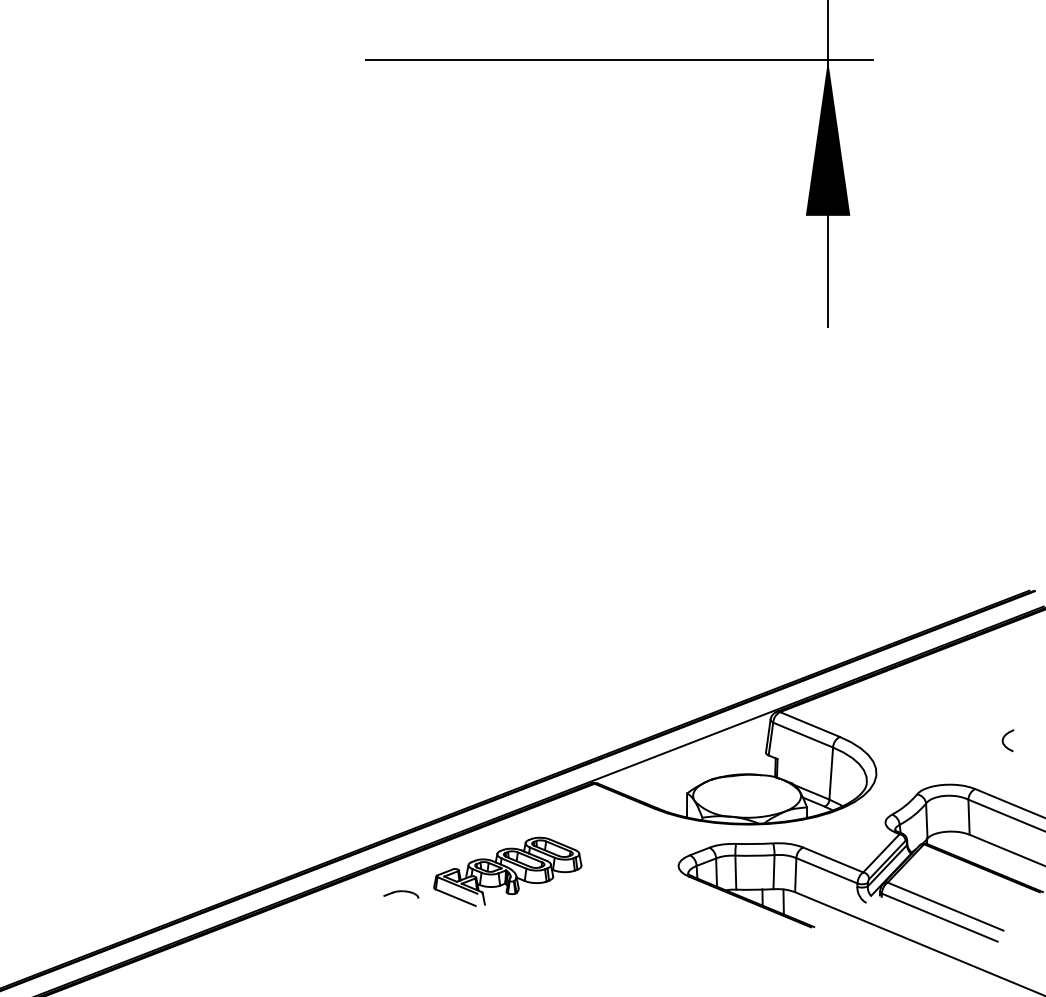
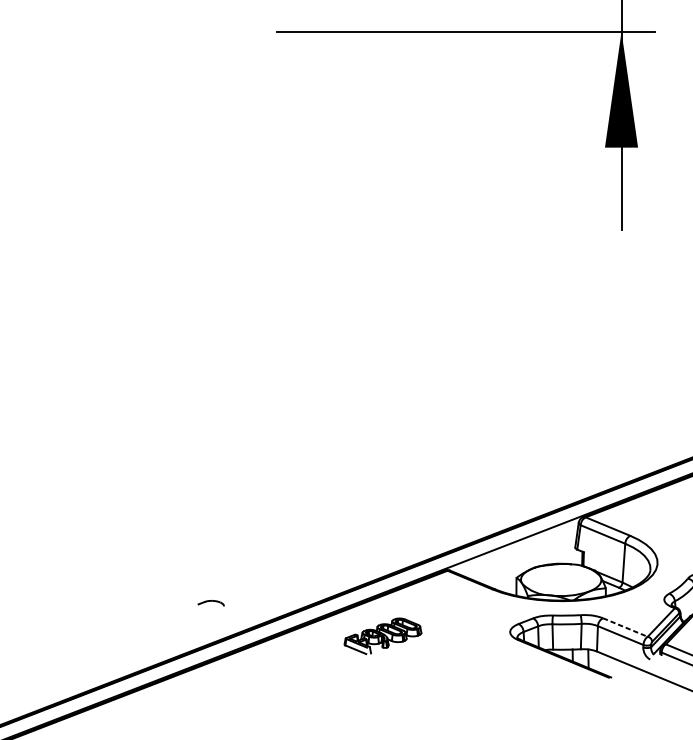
line: (833, 859) -> (625, 627), solid -> dashed
part: (507, 871) -> (382, 636), size x0.7
part: (401, 894) -> (211, 603), moved

